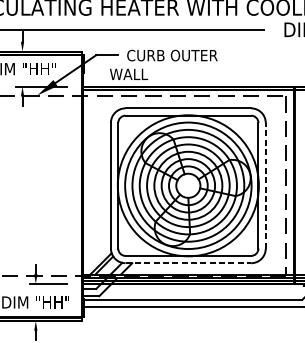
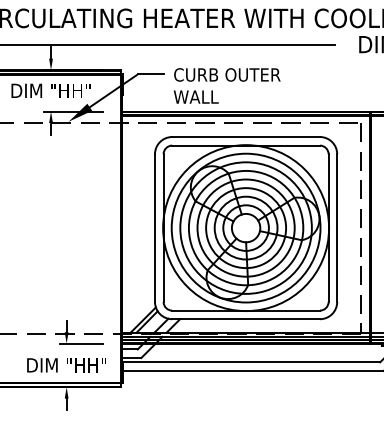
text: (128, 73) -> (195, 96), moved
line: (266, 186) -> (337, 228), dashed -> solid
line: (188, 263) -> (246, 319), dashed -> solid

